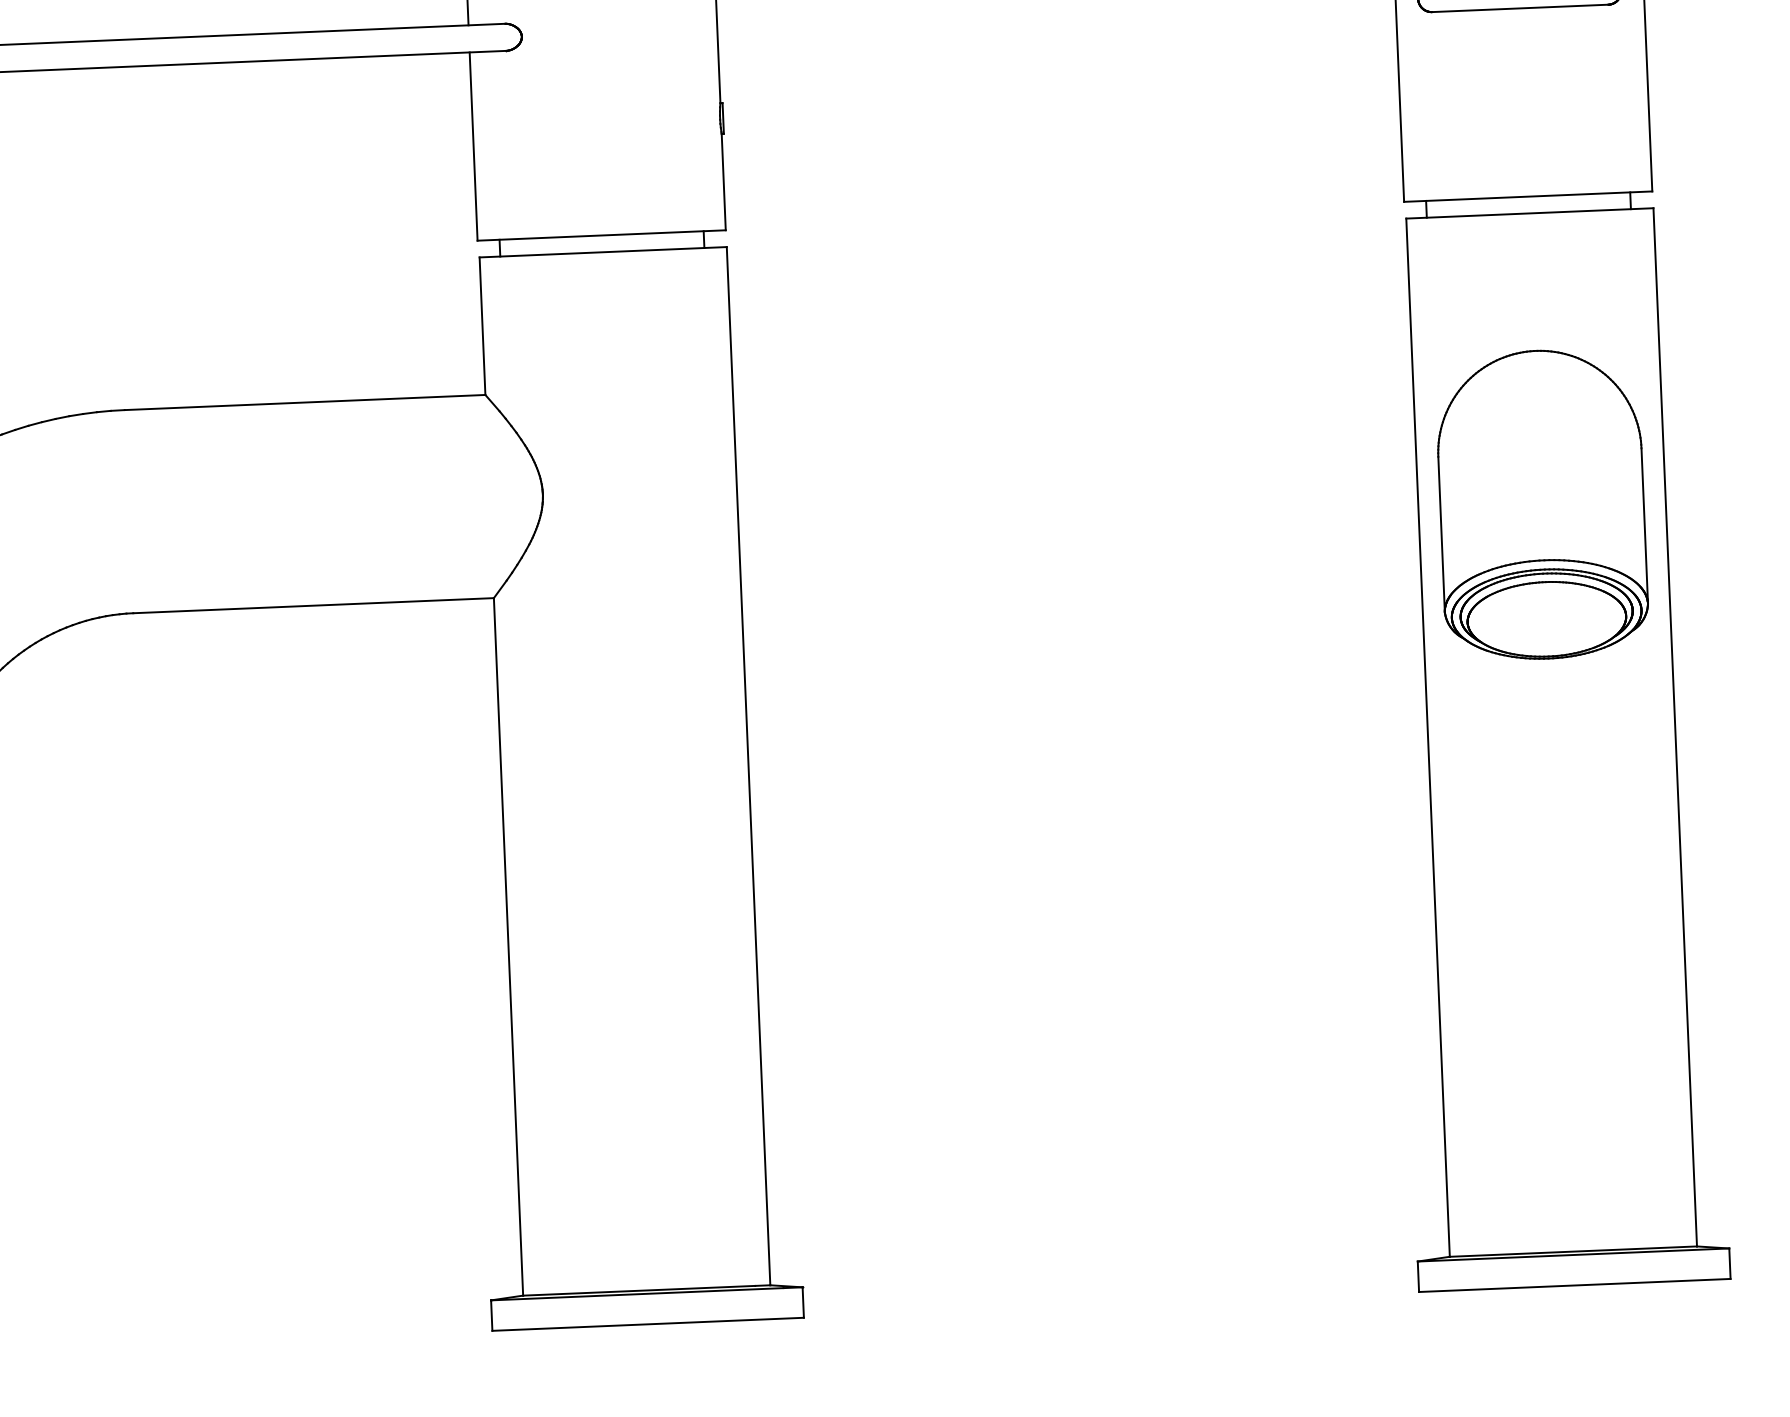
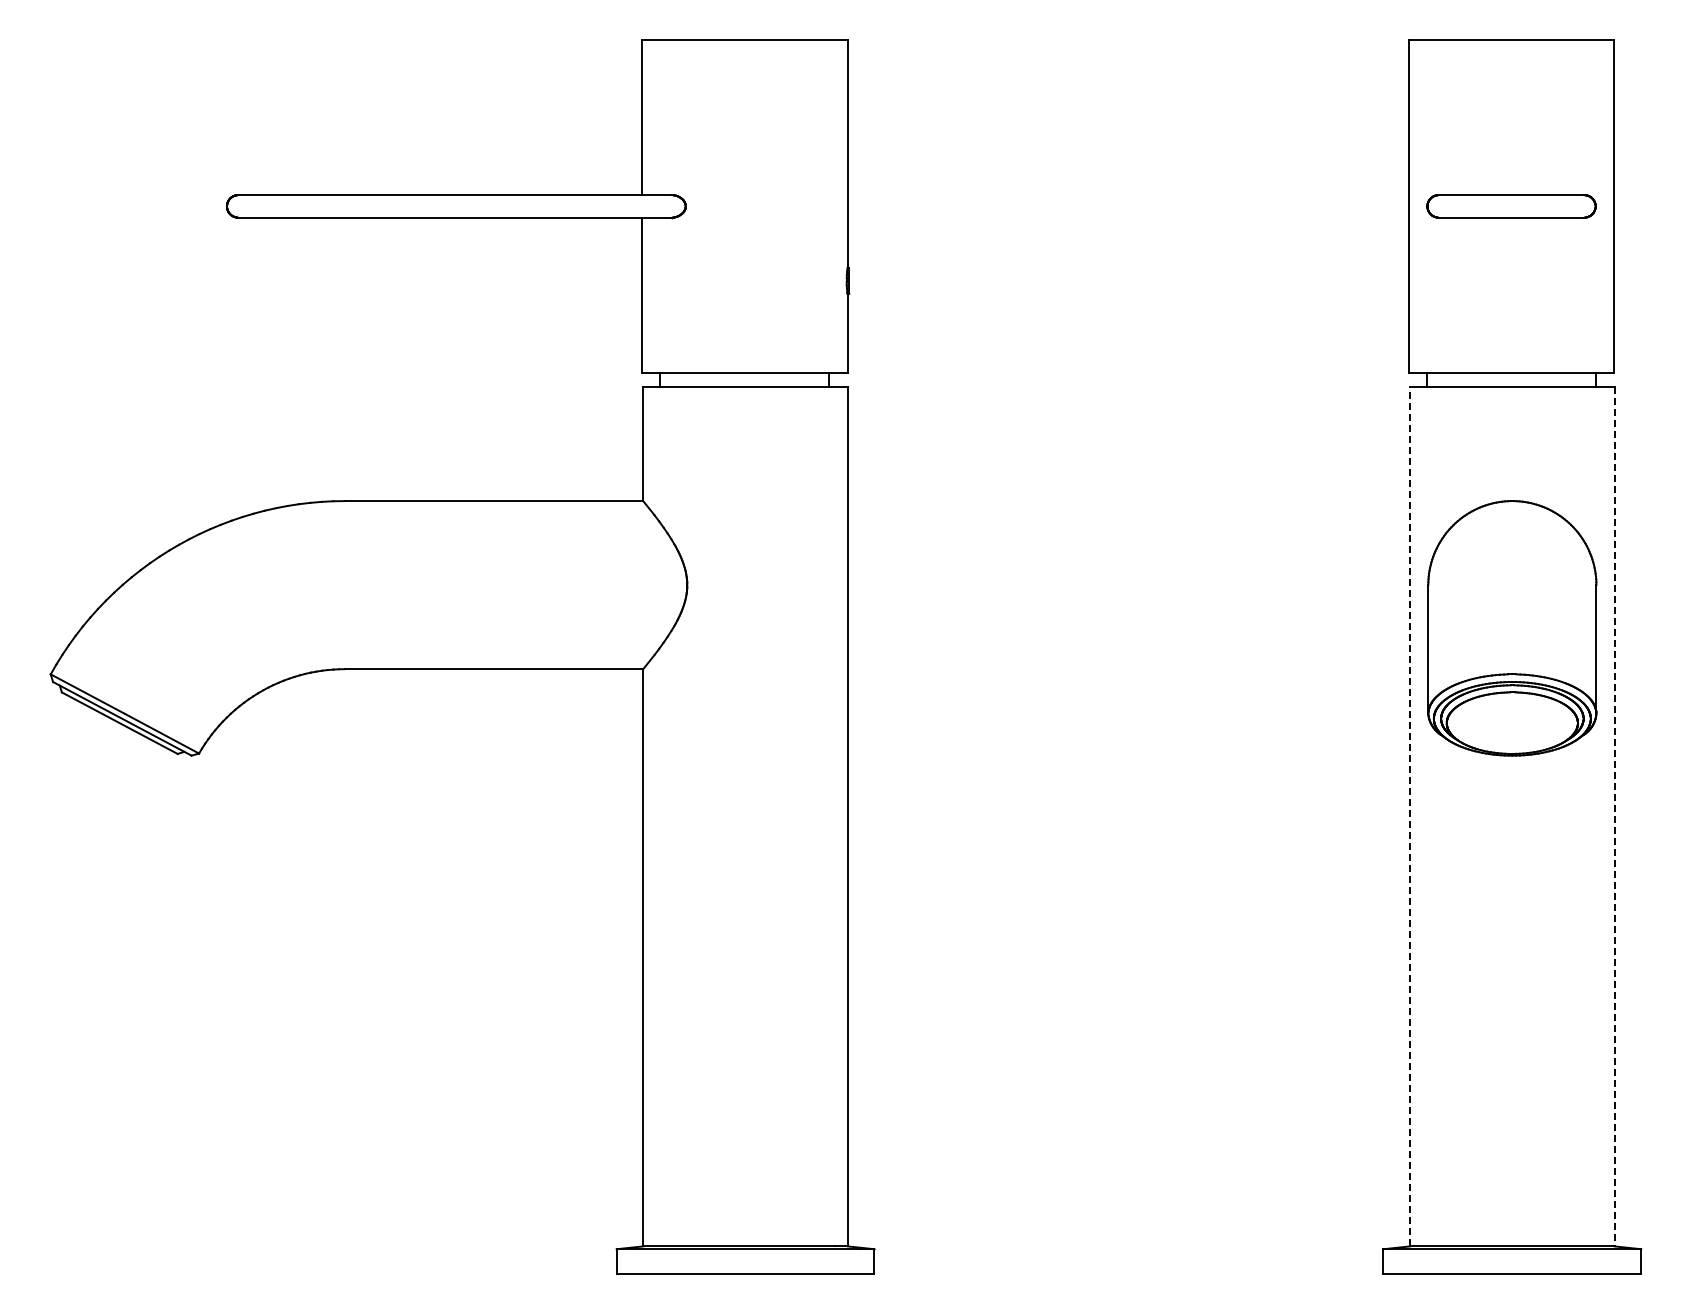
line: (1675, 726) -> (1614, 816), solid -> dashed
line: (1428, 737) -> (1410, 816), solid -> dashed

